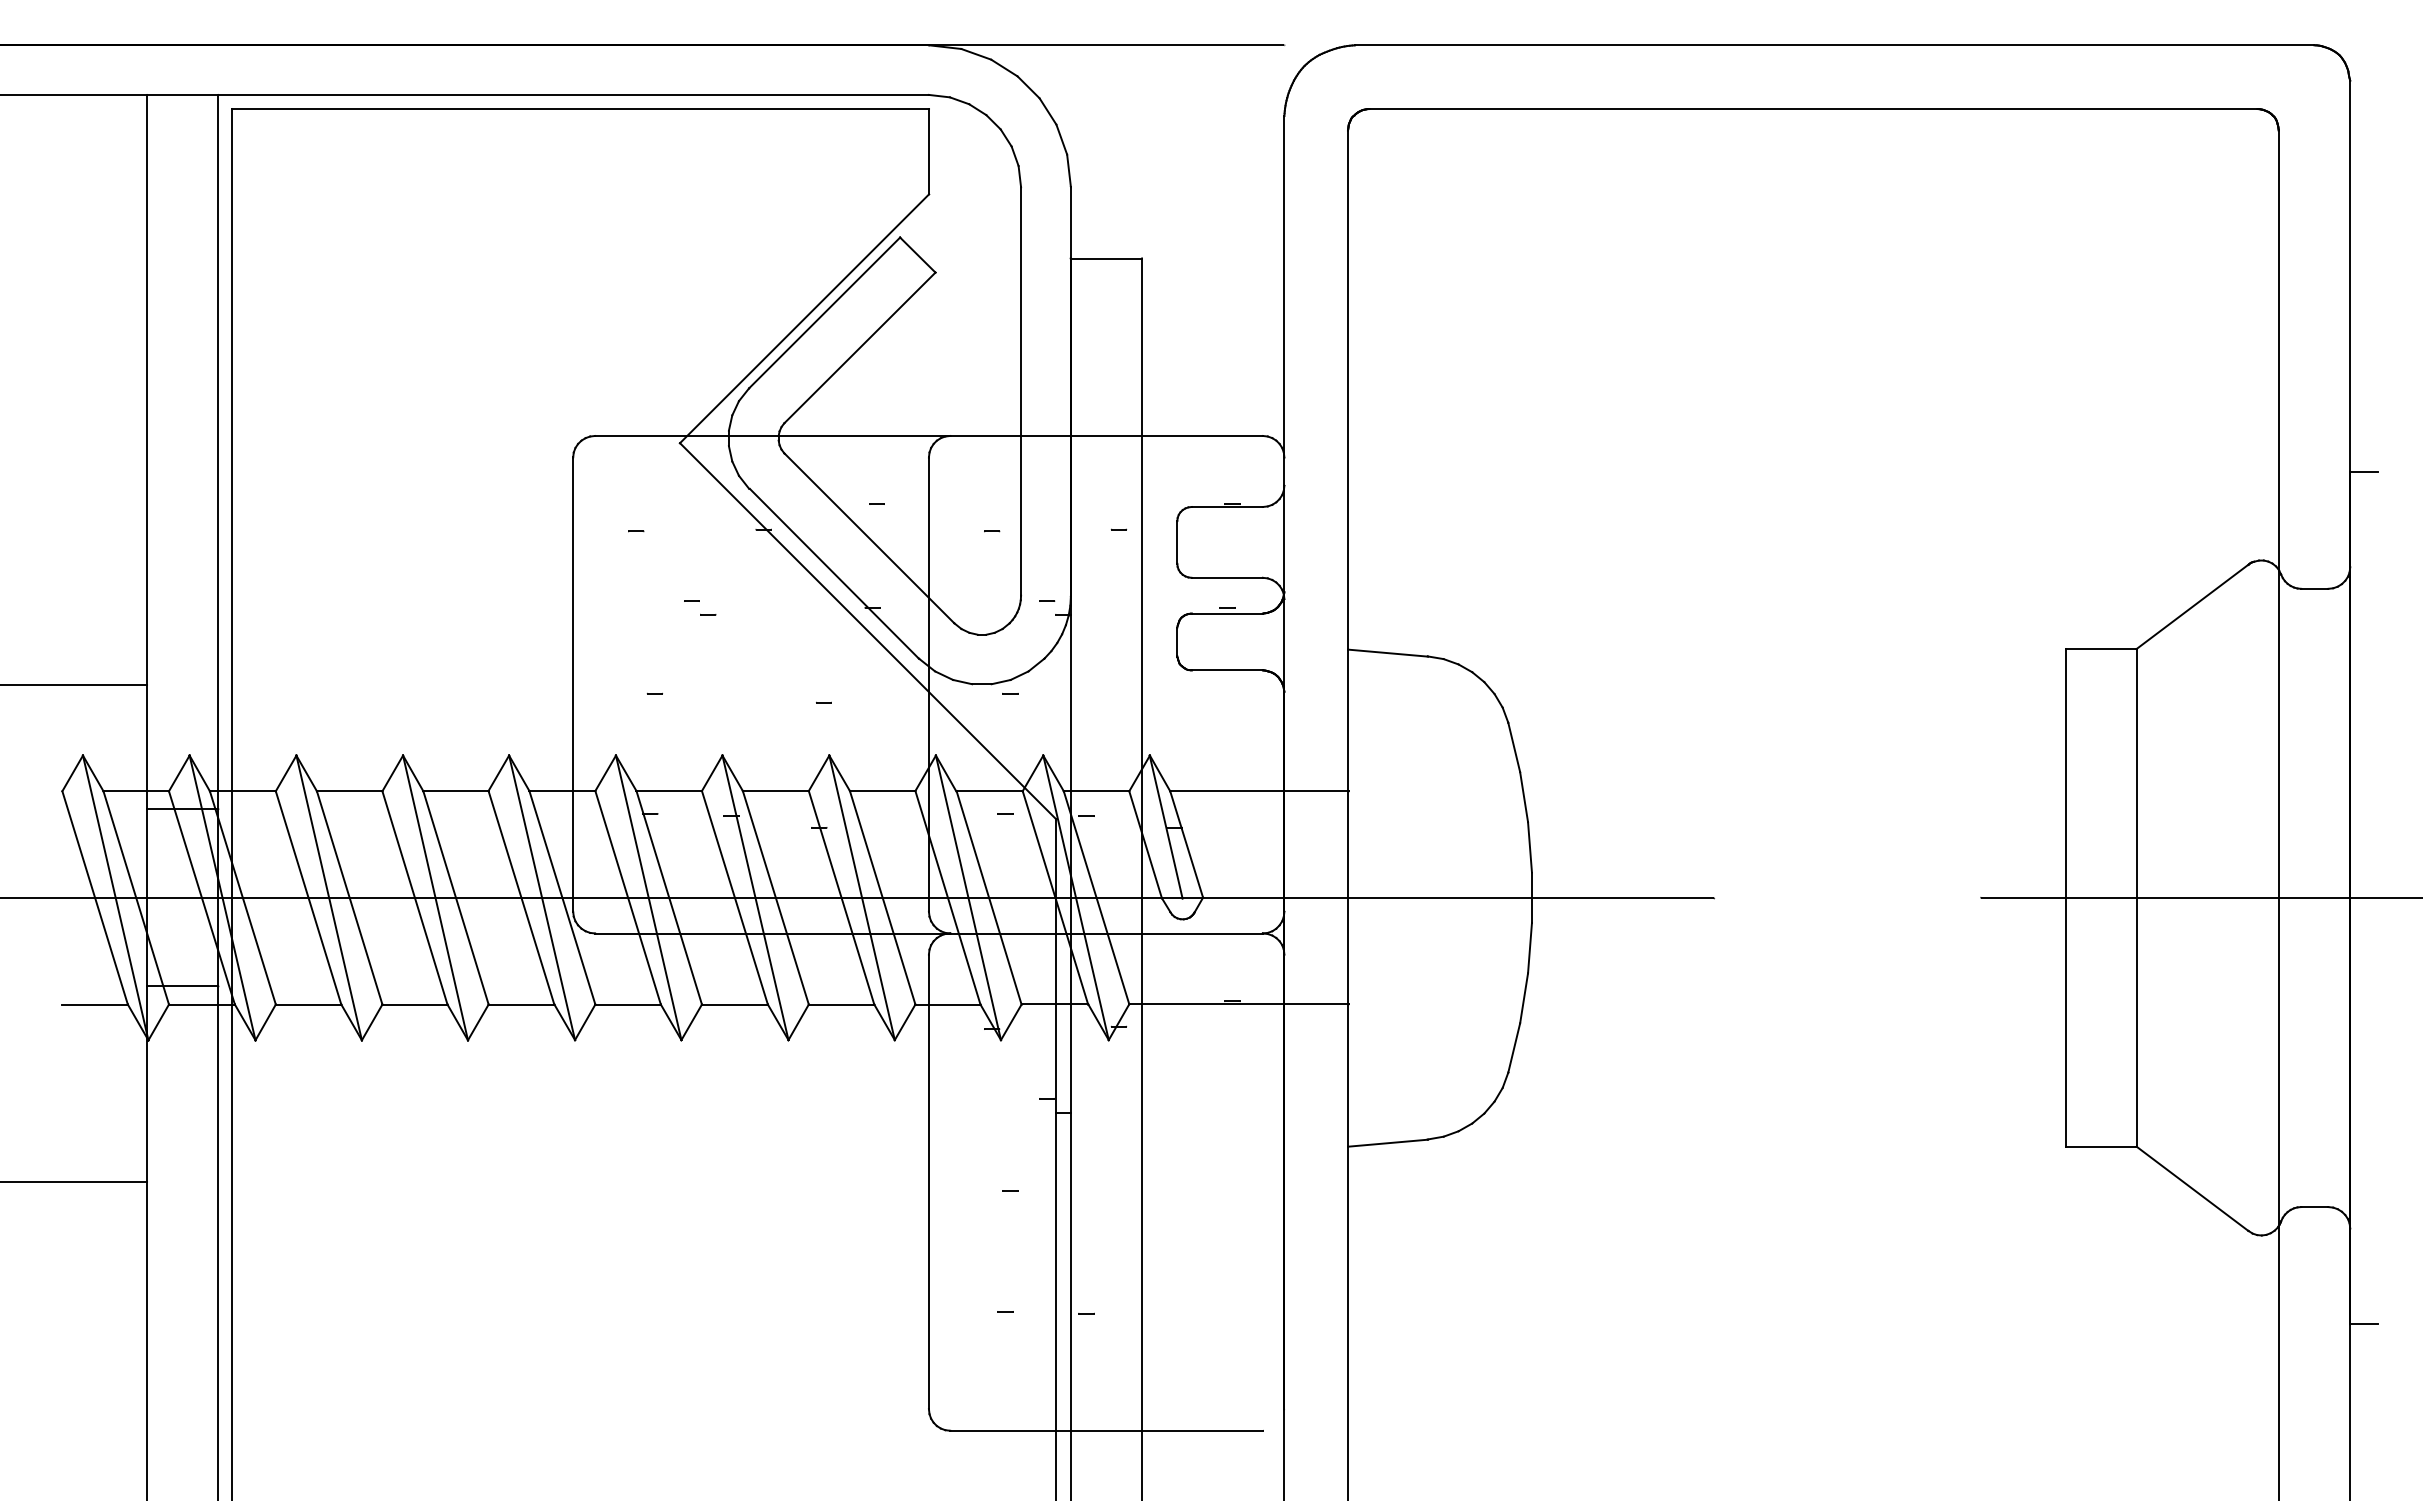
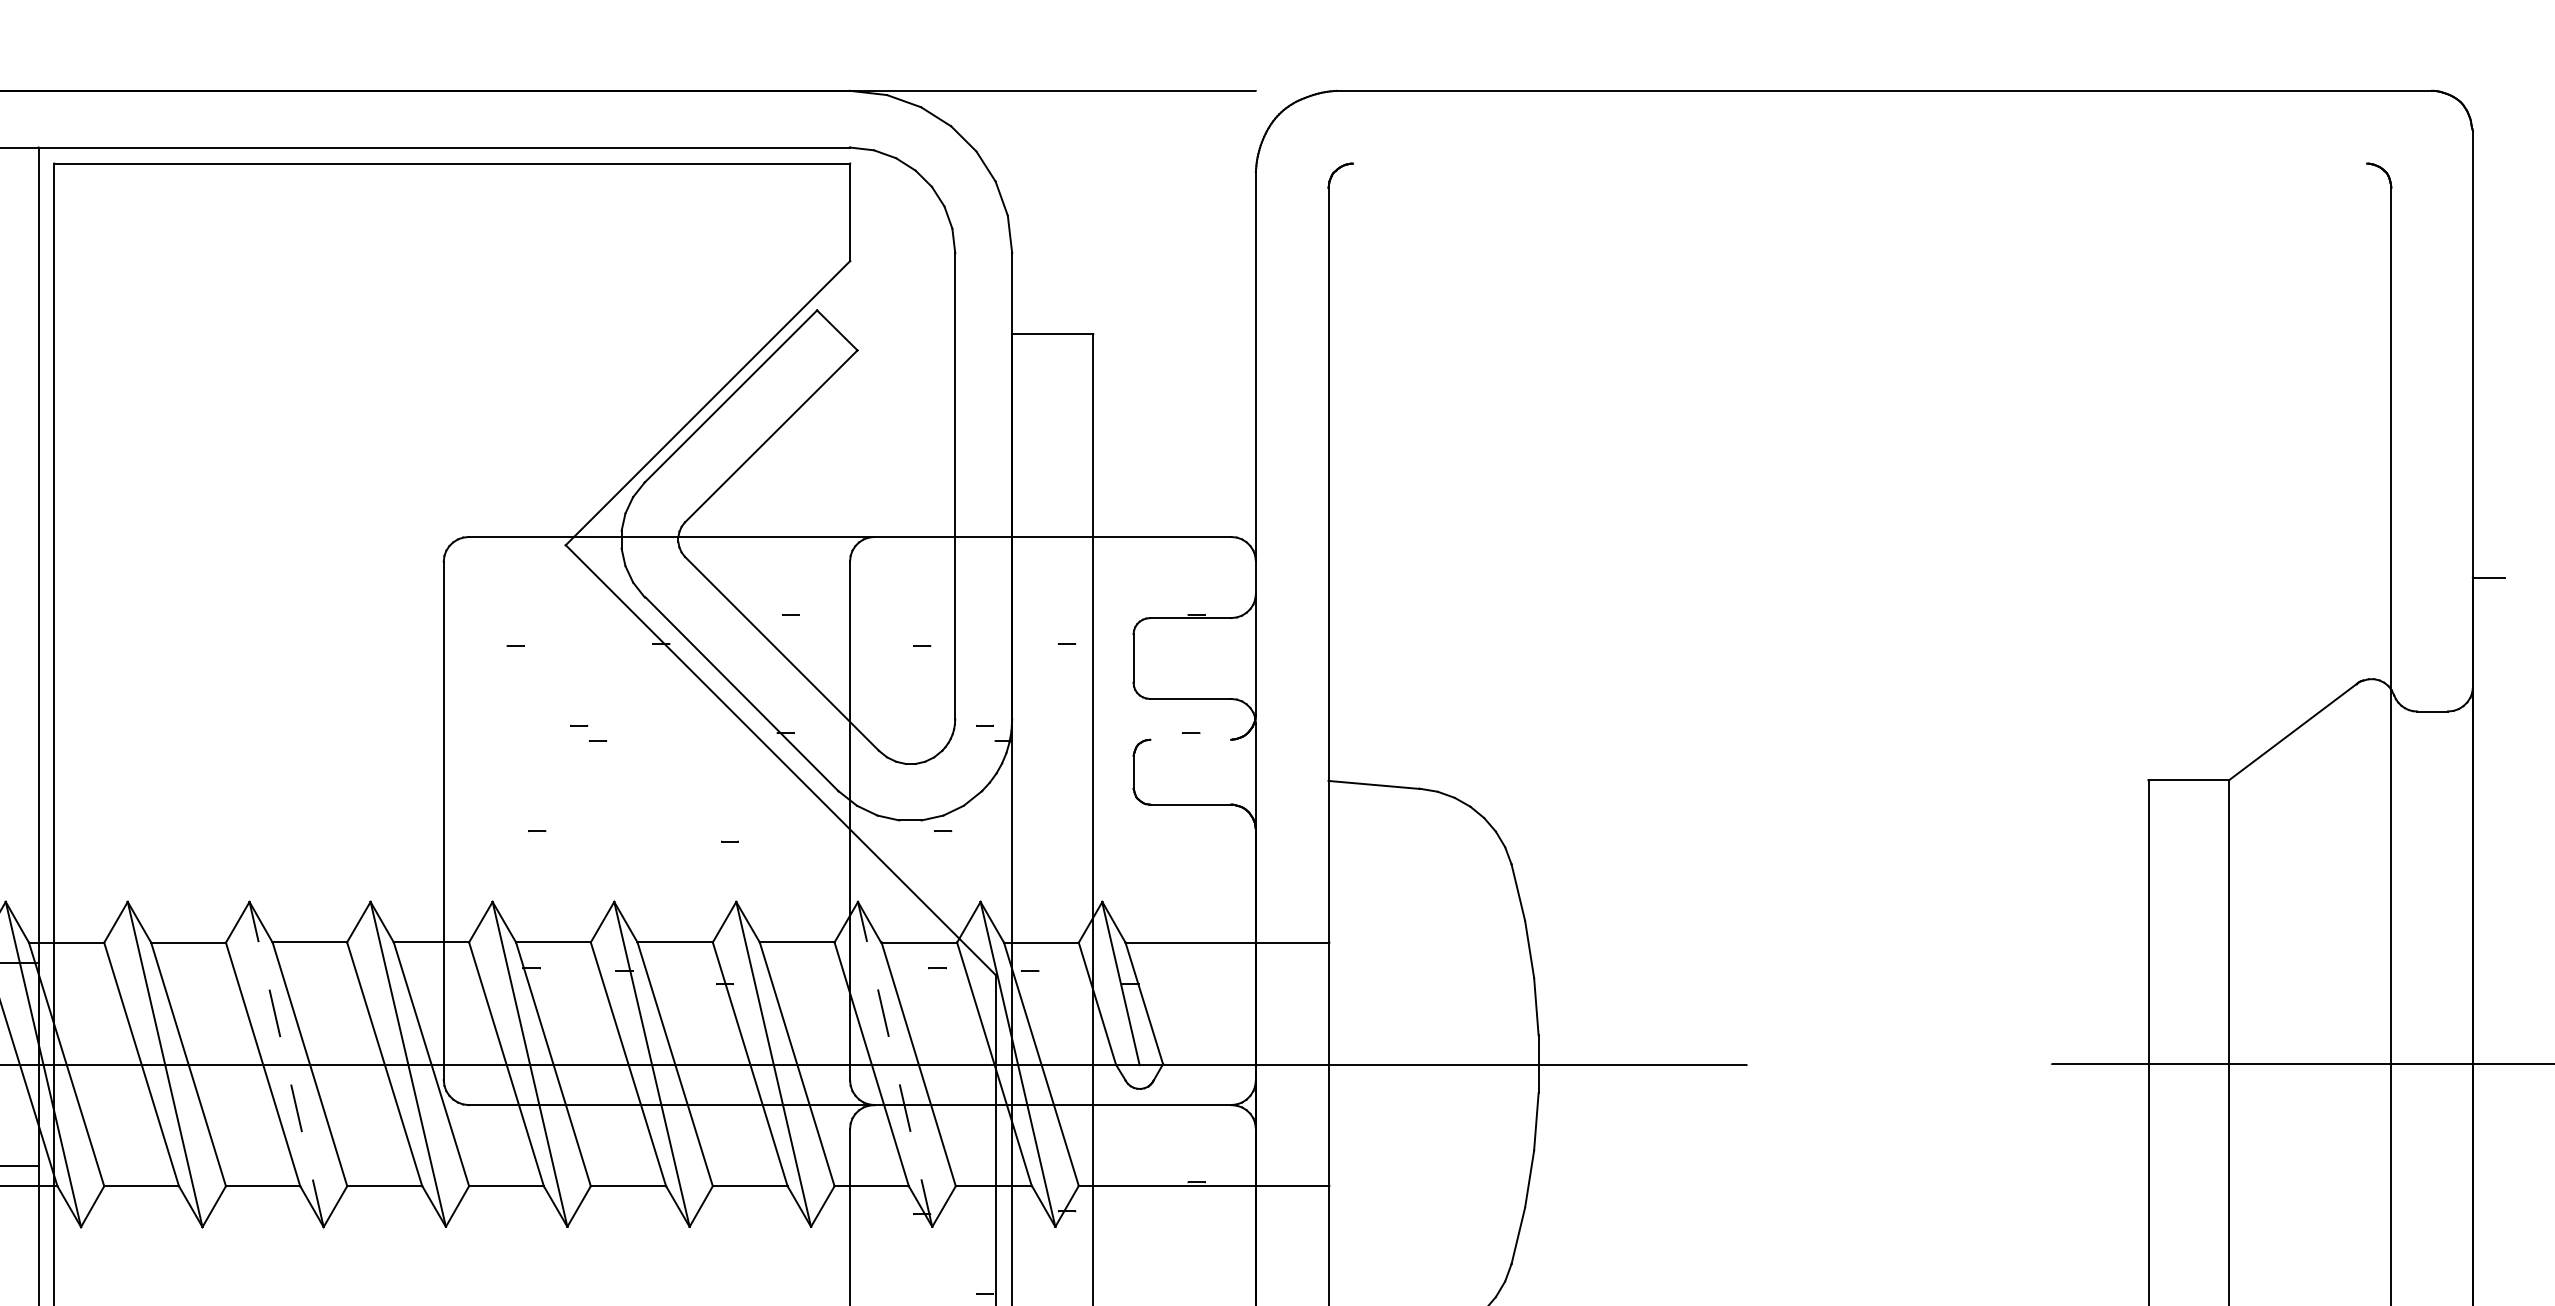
line: (1813, 109) -> (1860, 164), removed
line: (1226, 613) -> (1189, 739), removed
line: (435, 897) -> (286, 1063), solid -> dashed
line: (968, 897) -> (895, 1063), solid -> dashed

